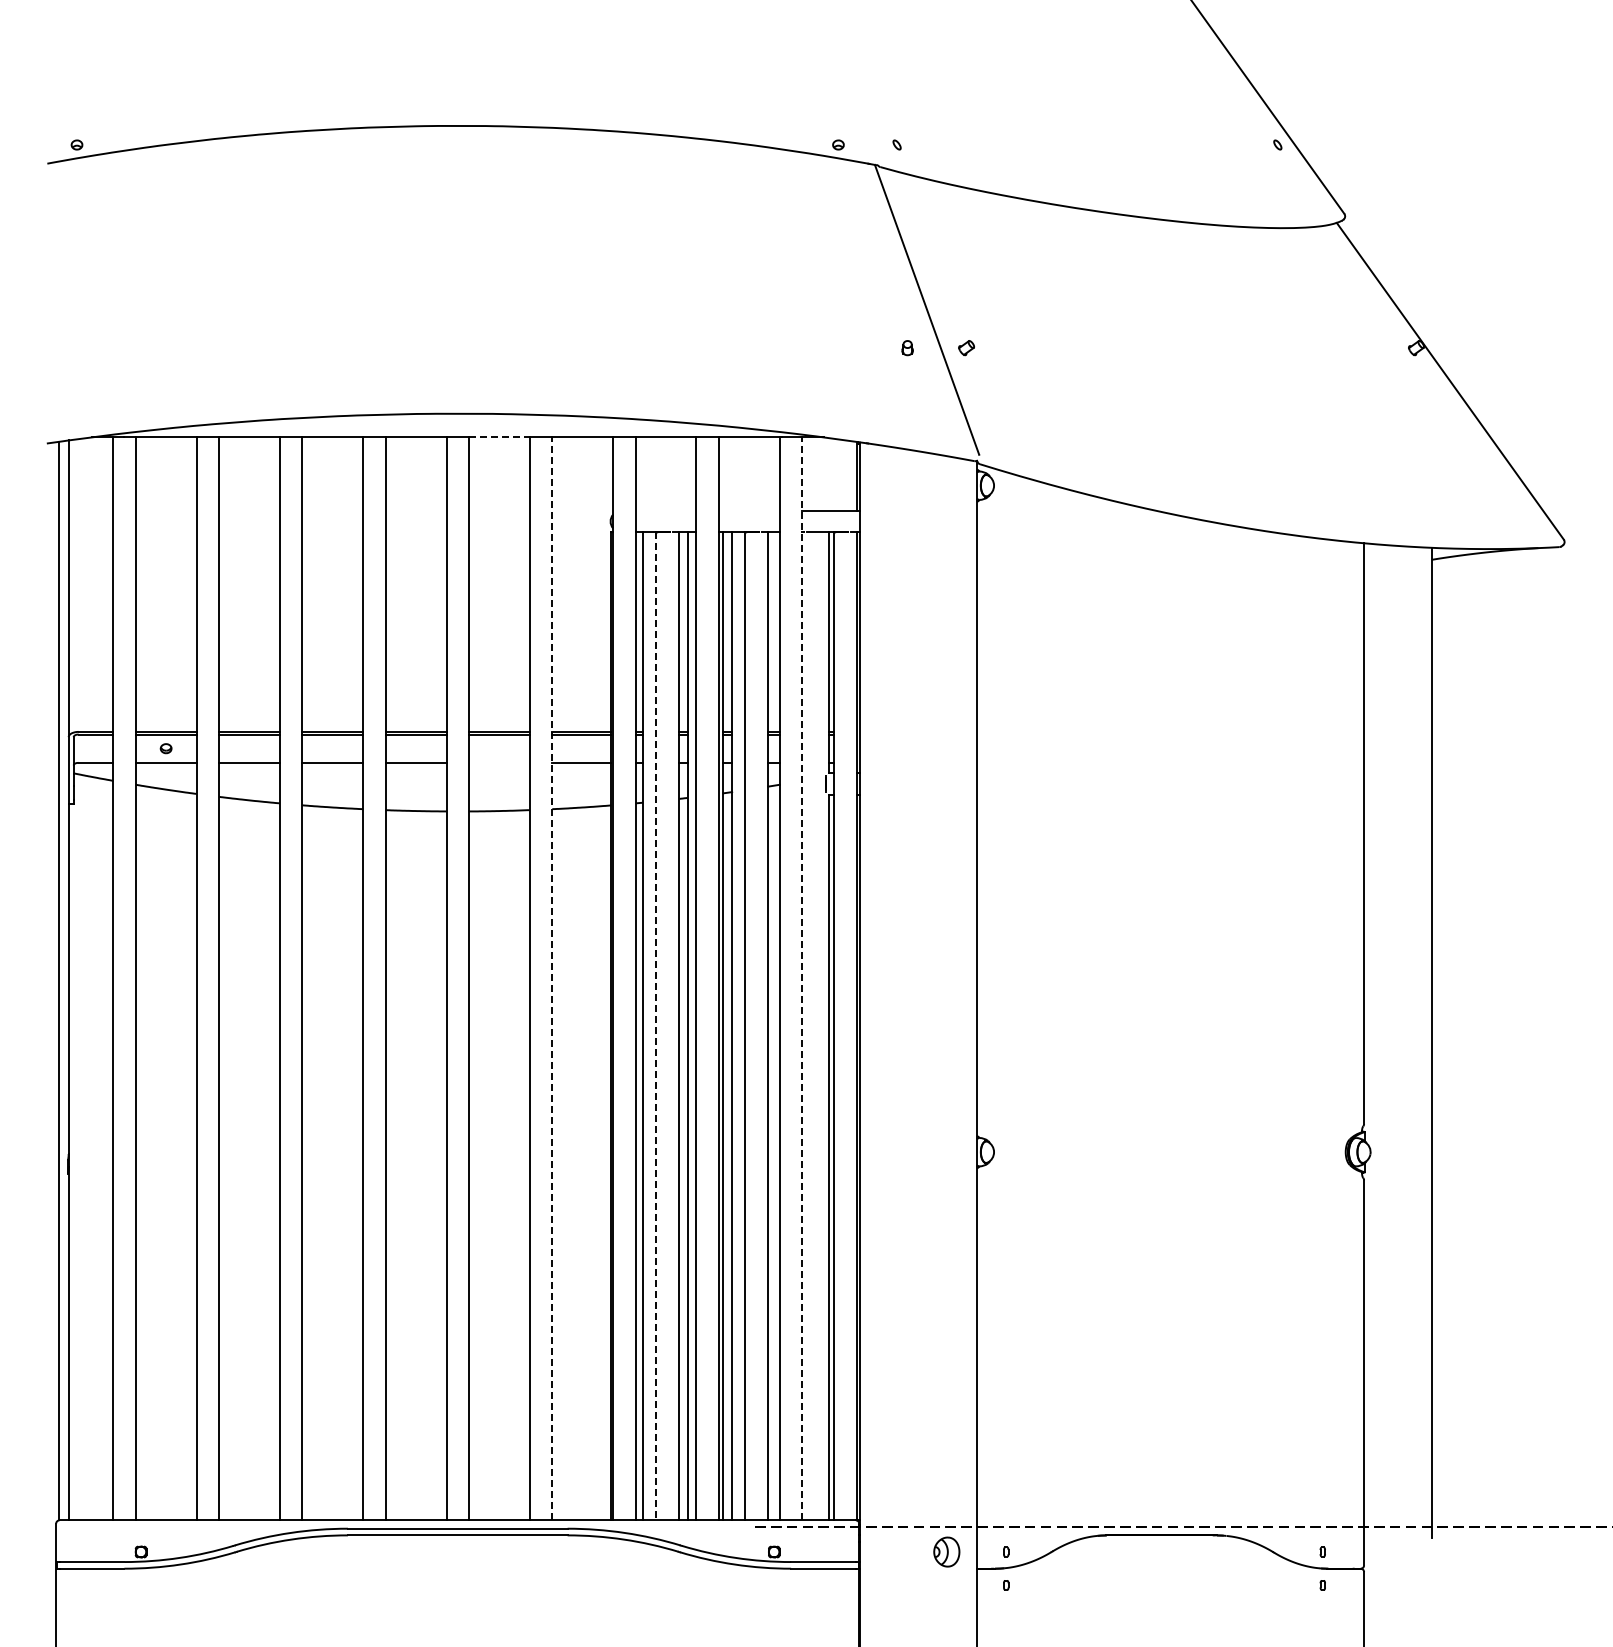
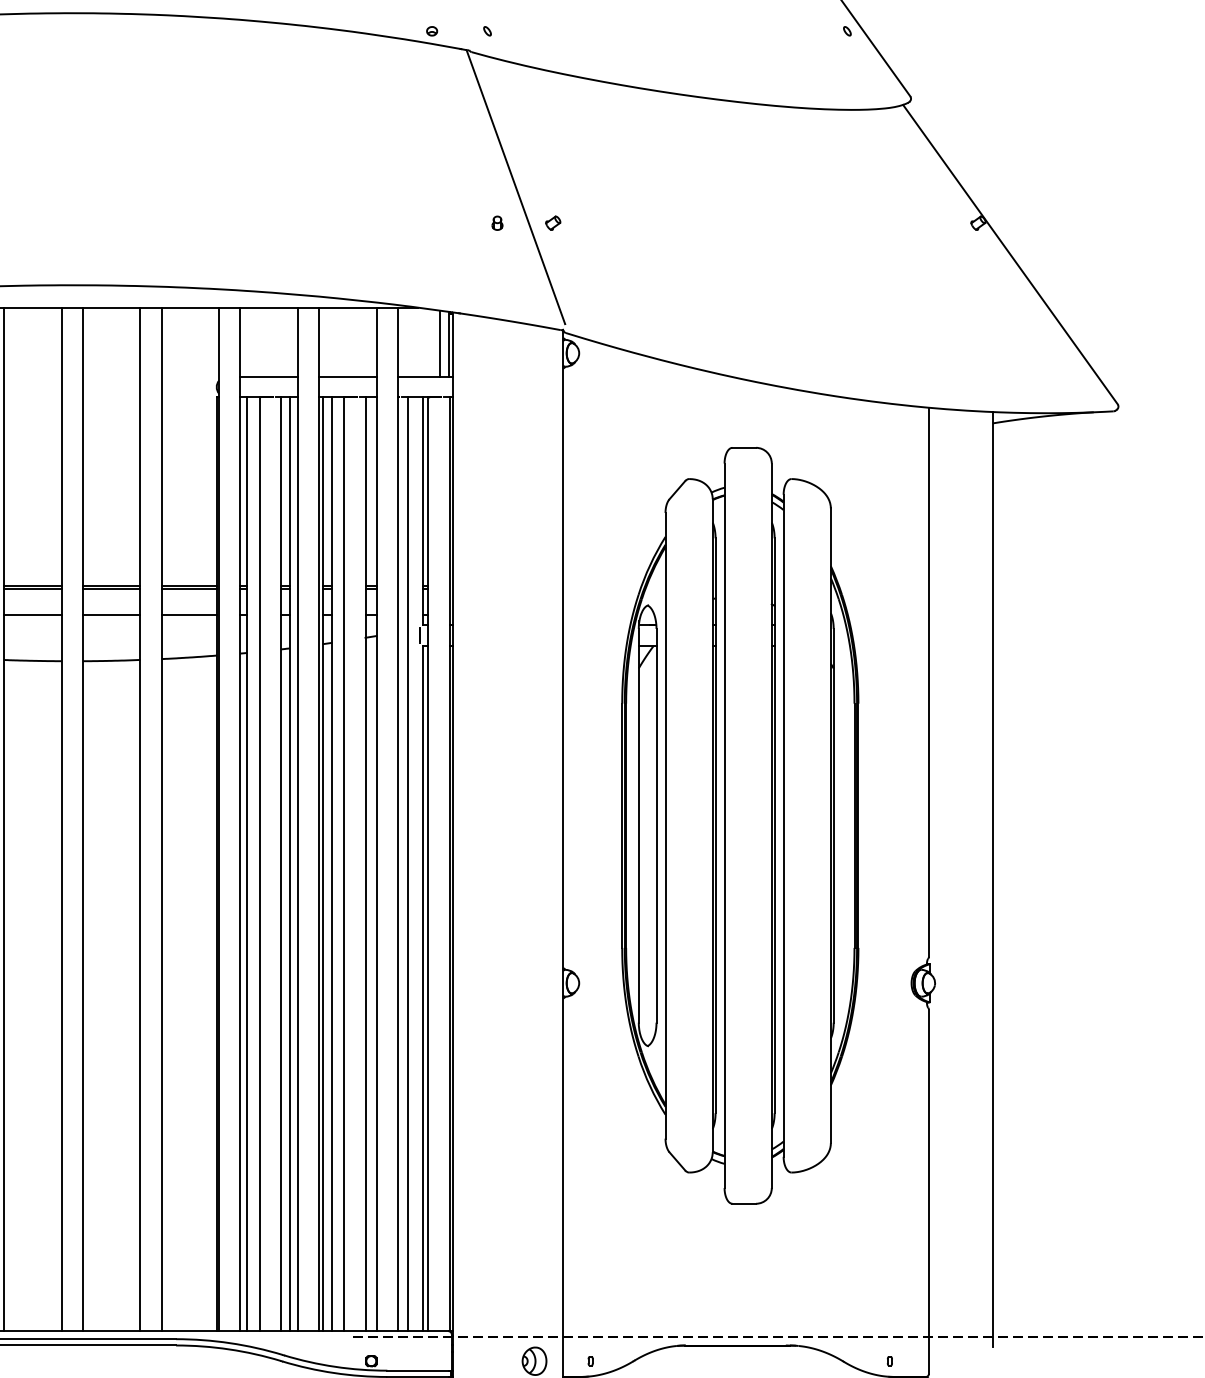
line: (499, 437) -> (111, 307), dashed -> solid
line: (846, 475) -> (439, 343), added
line: (665, 510) -> (268, 376), added
line: (748, 510) -> (347, 376), added
line: (498, 762) -> (110, 614), added
line: (552, 978) -> (161, 819), dashed -> solid
line: (802, 978) -> (398, 819), dashed -> solid
part: (1164, 985) -> (740, 825), added
line: (655, 1026) -> (259, 864), dashed -> solid
line: (812, 1026) -> (407, 864), added

